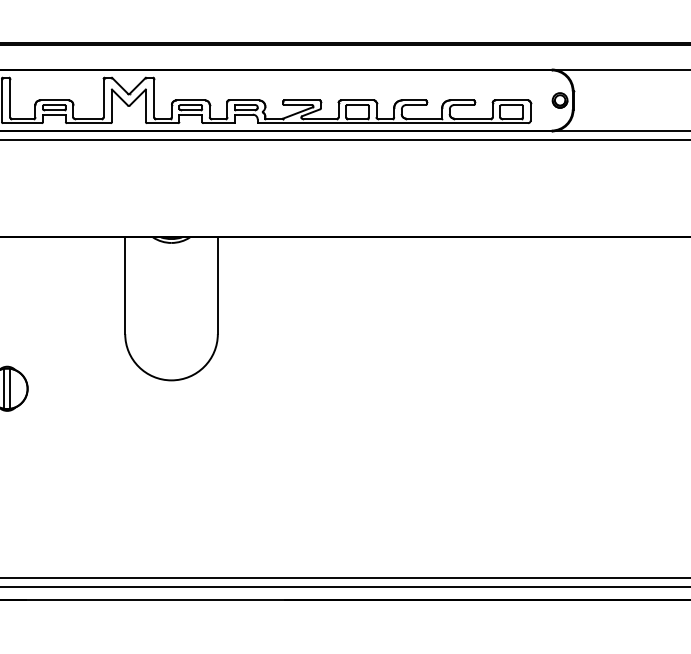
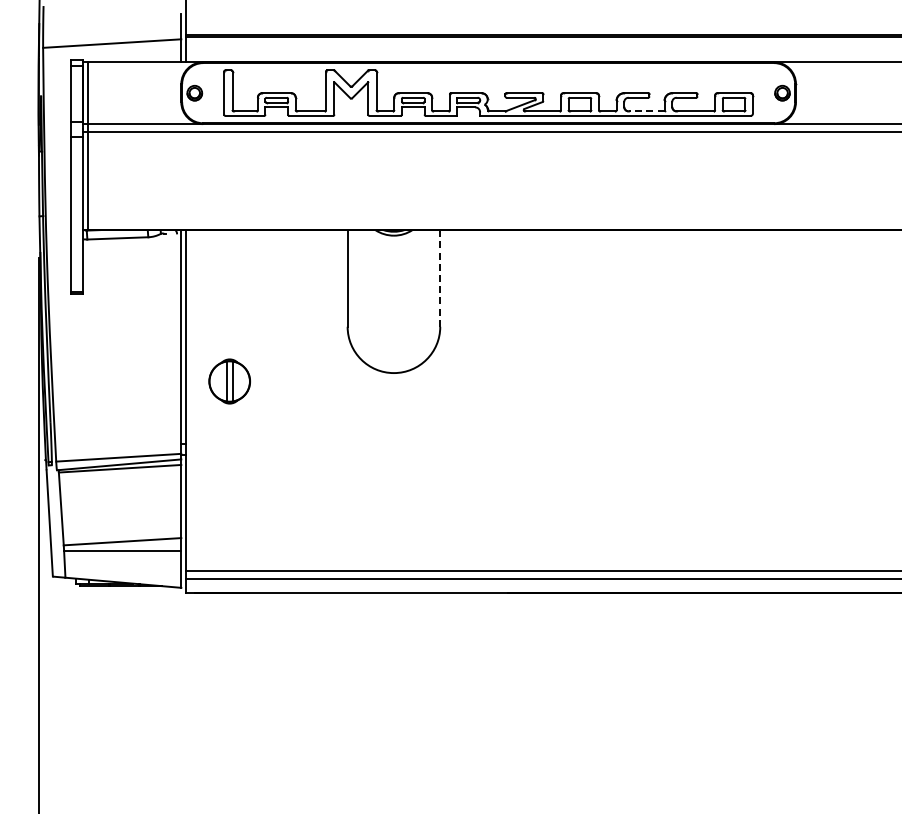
line: (424, 118) -> (646, 111), solid -> dashed
line: (218, 284) -> (440, 277), solid -> dashed

